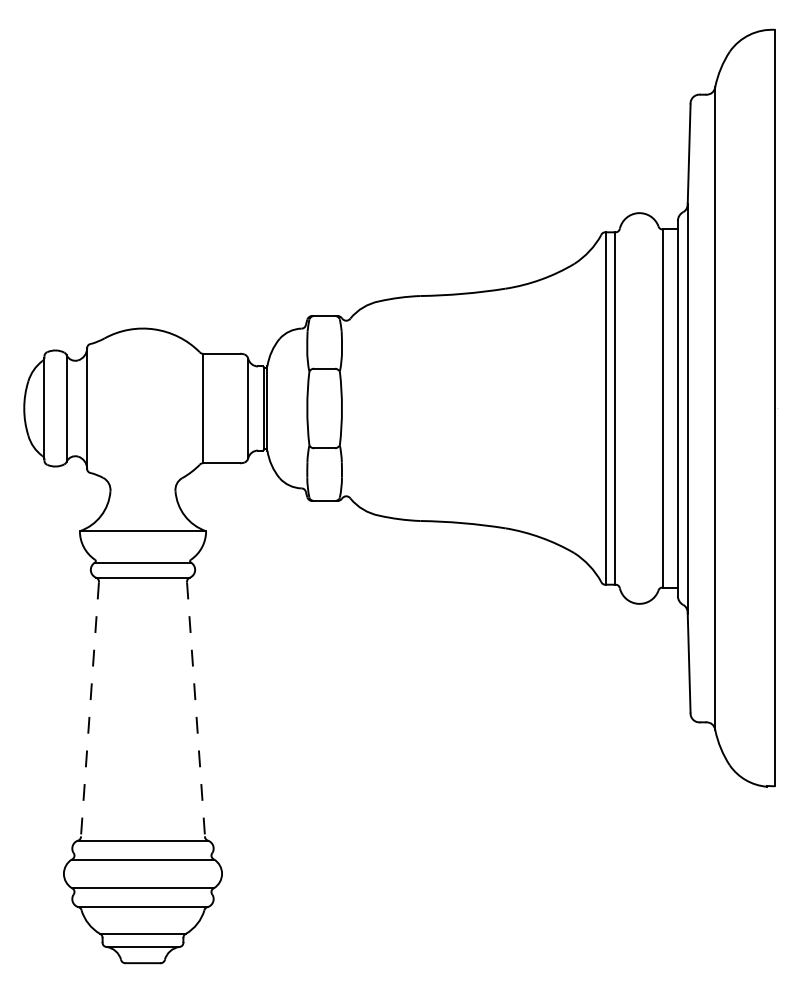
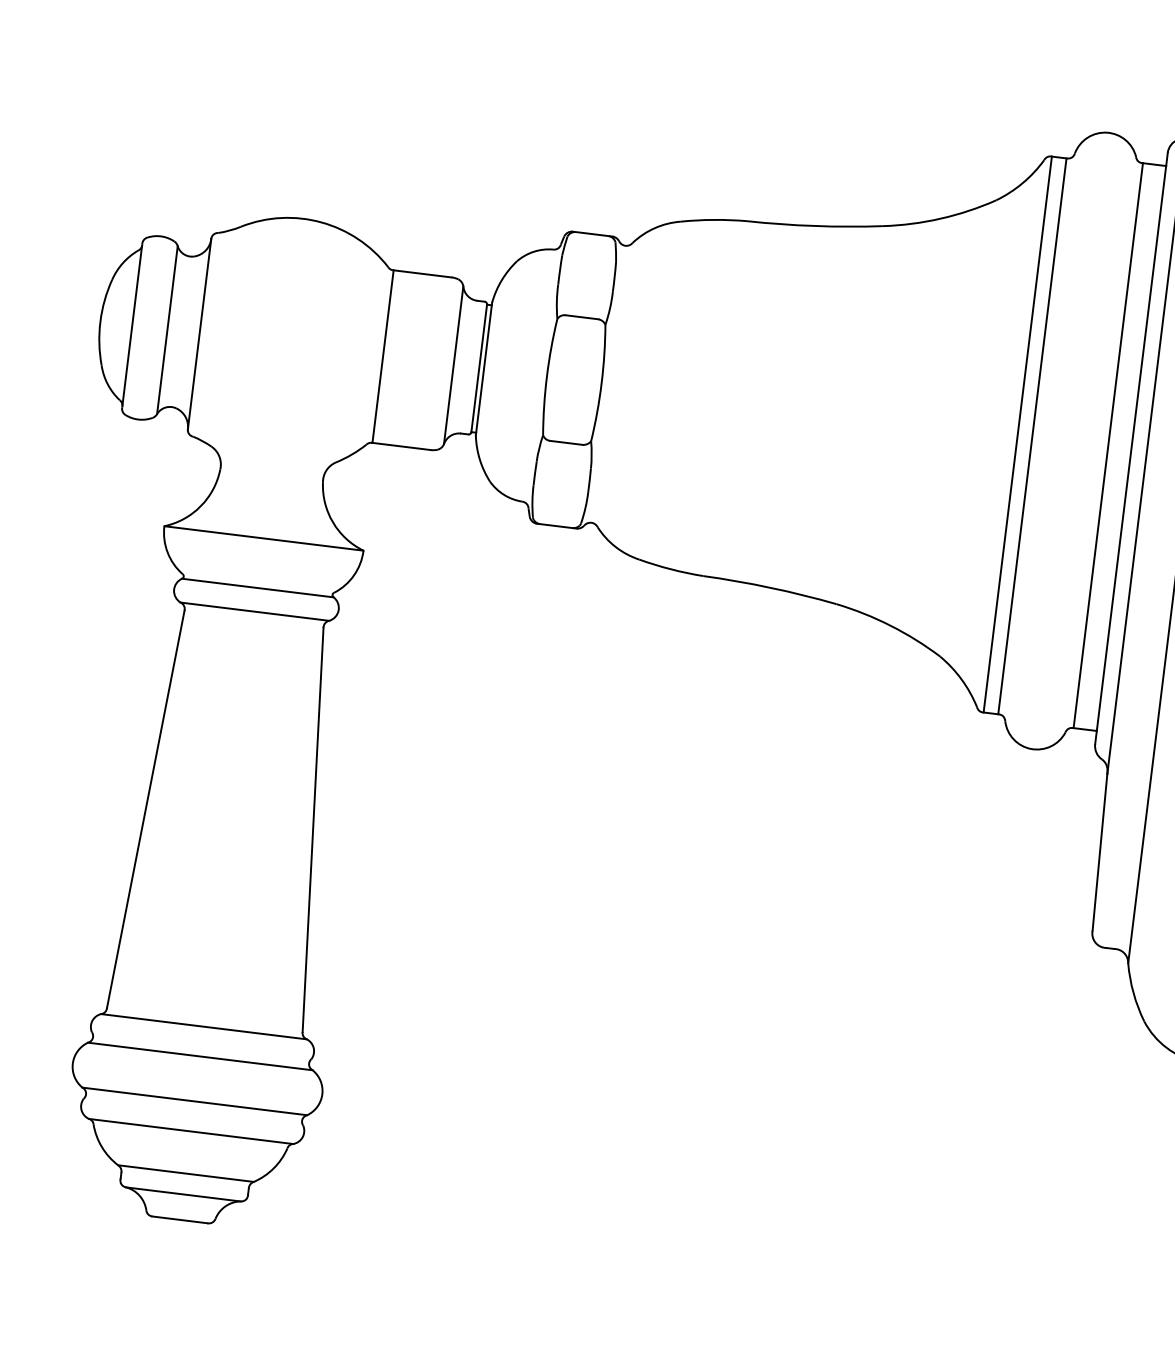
line: (89, 709) -> (145, 809), dashed -> solid
line: (196, 709) -> (313, 830), dashed -> solid

